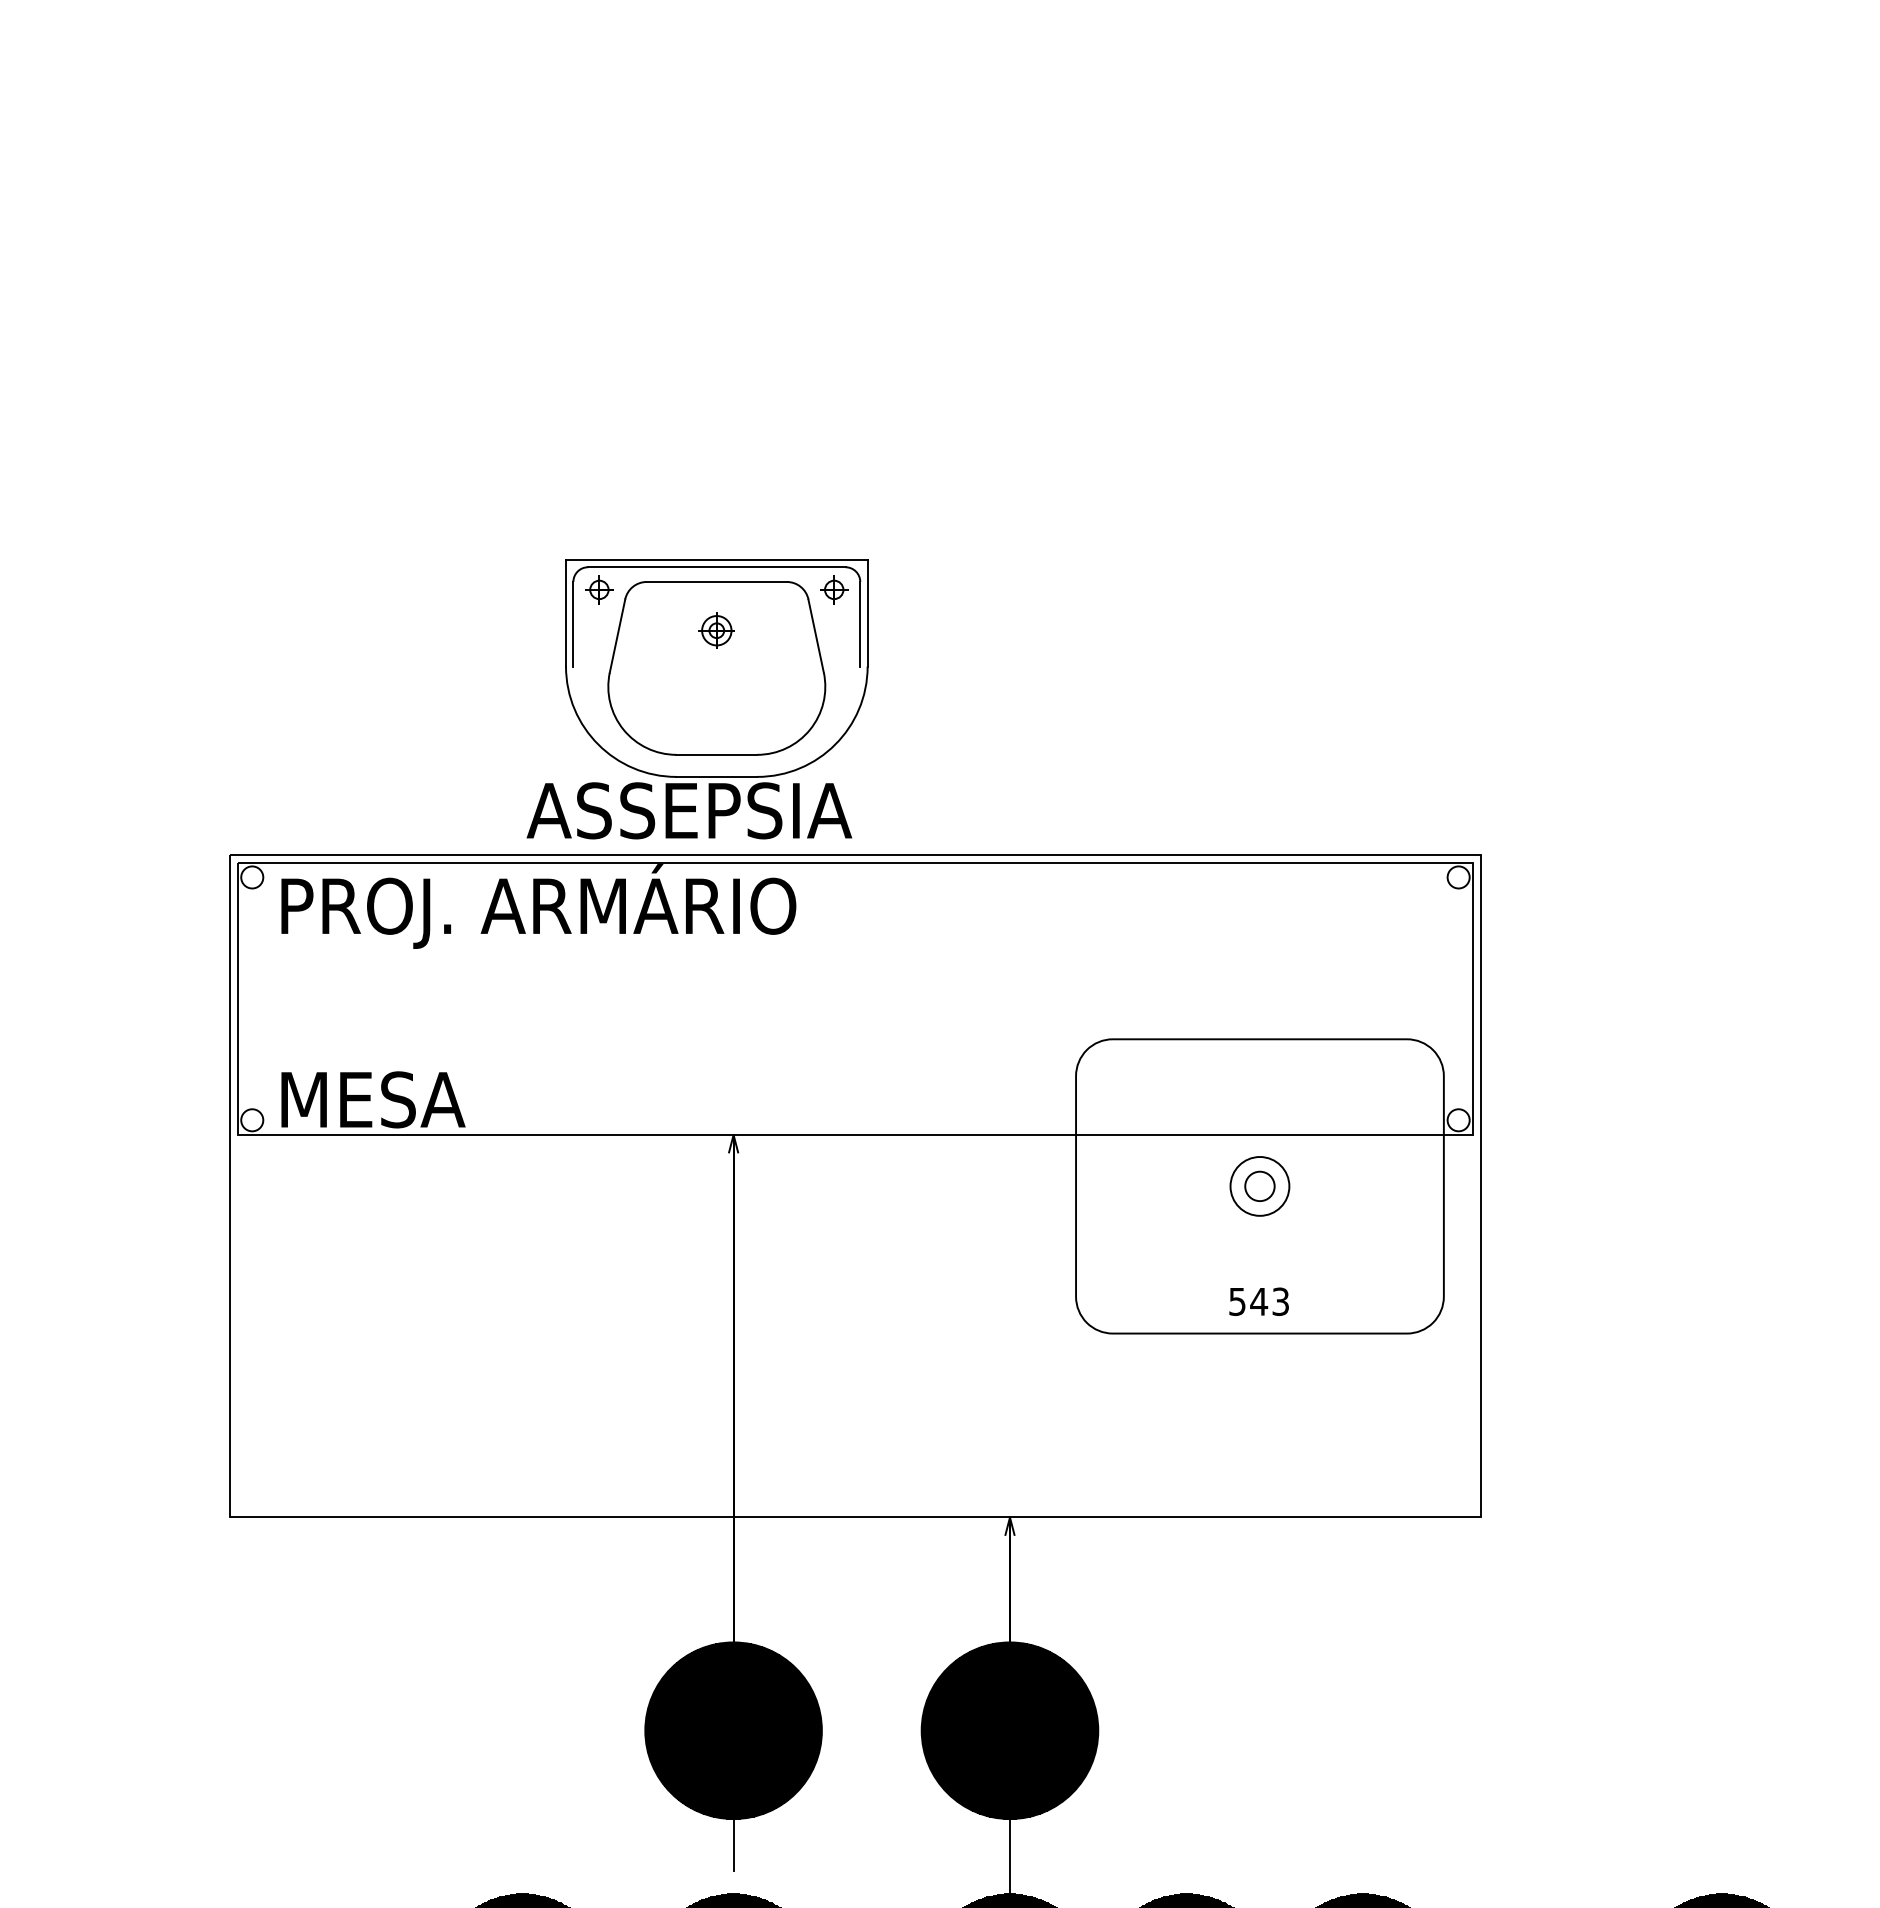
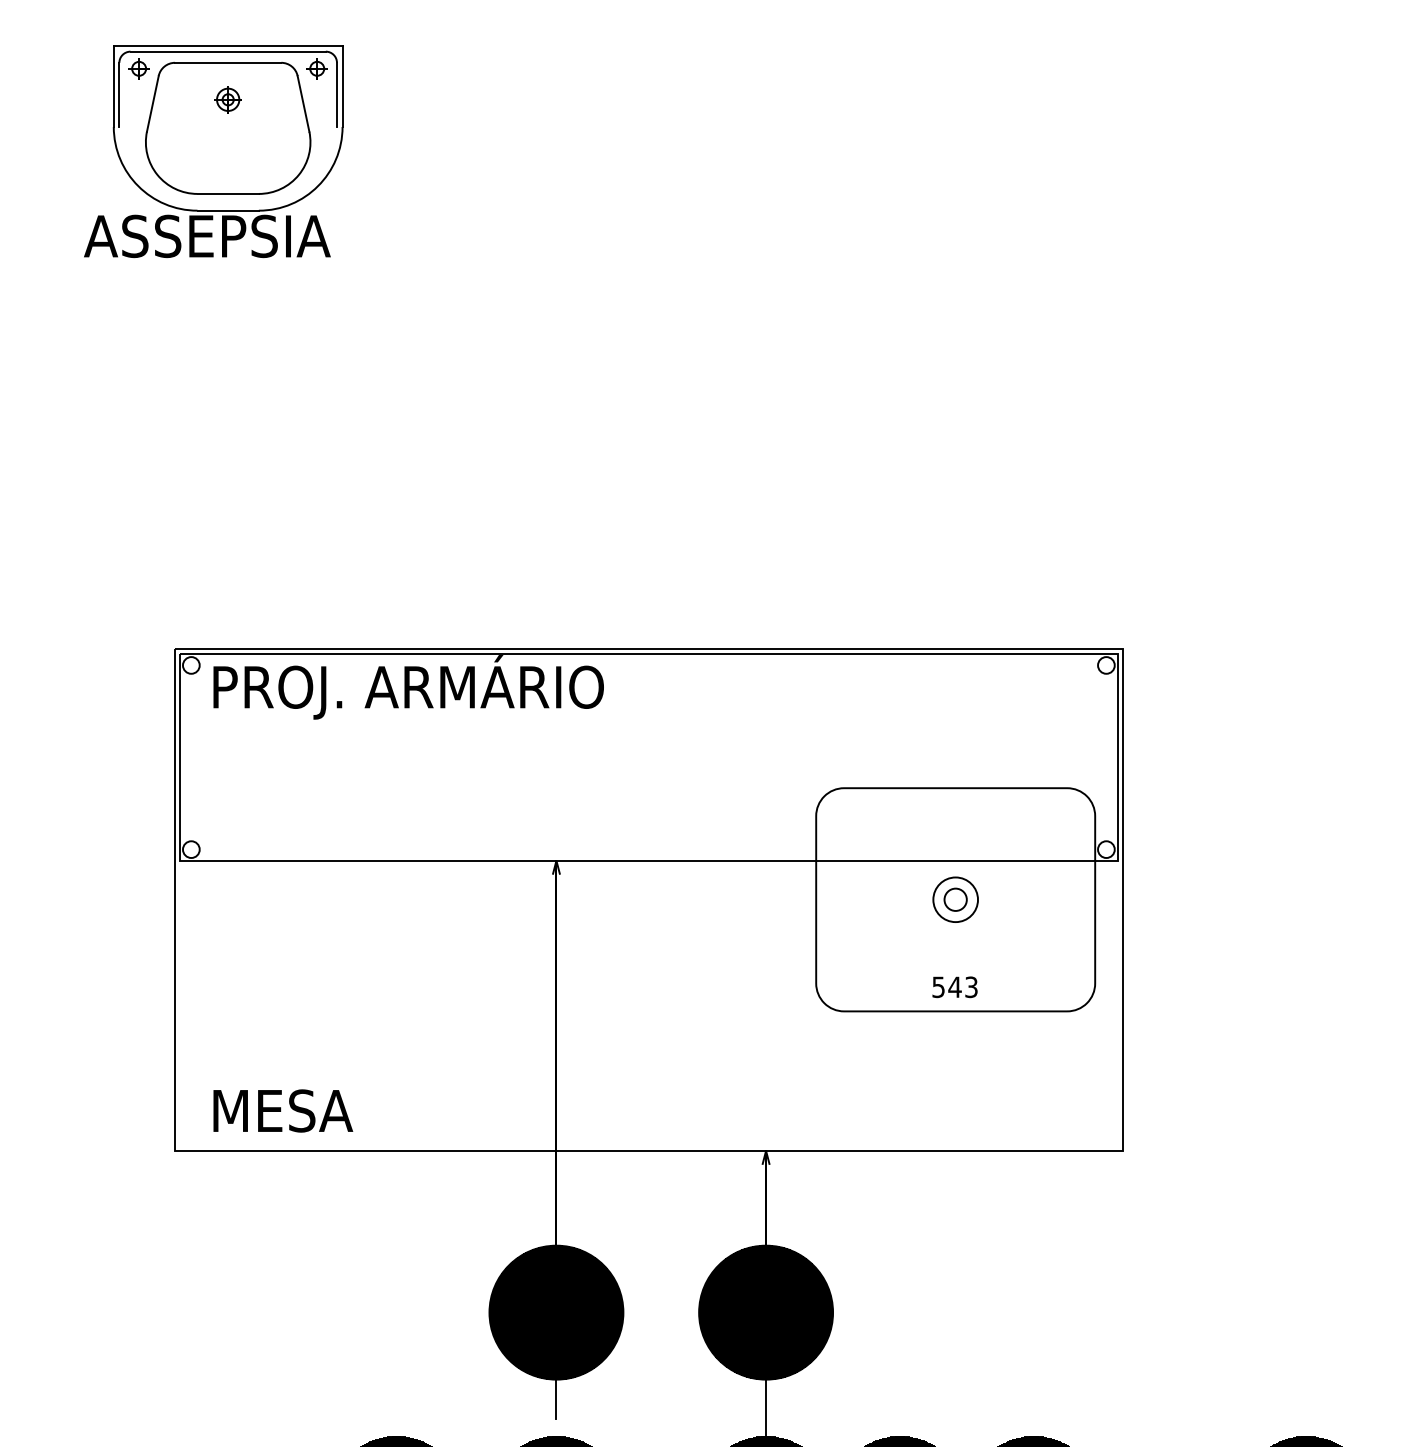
part: (697, 699) -> (213, 151), moved
text: (373, 1099) -> (283, 1110), moved

